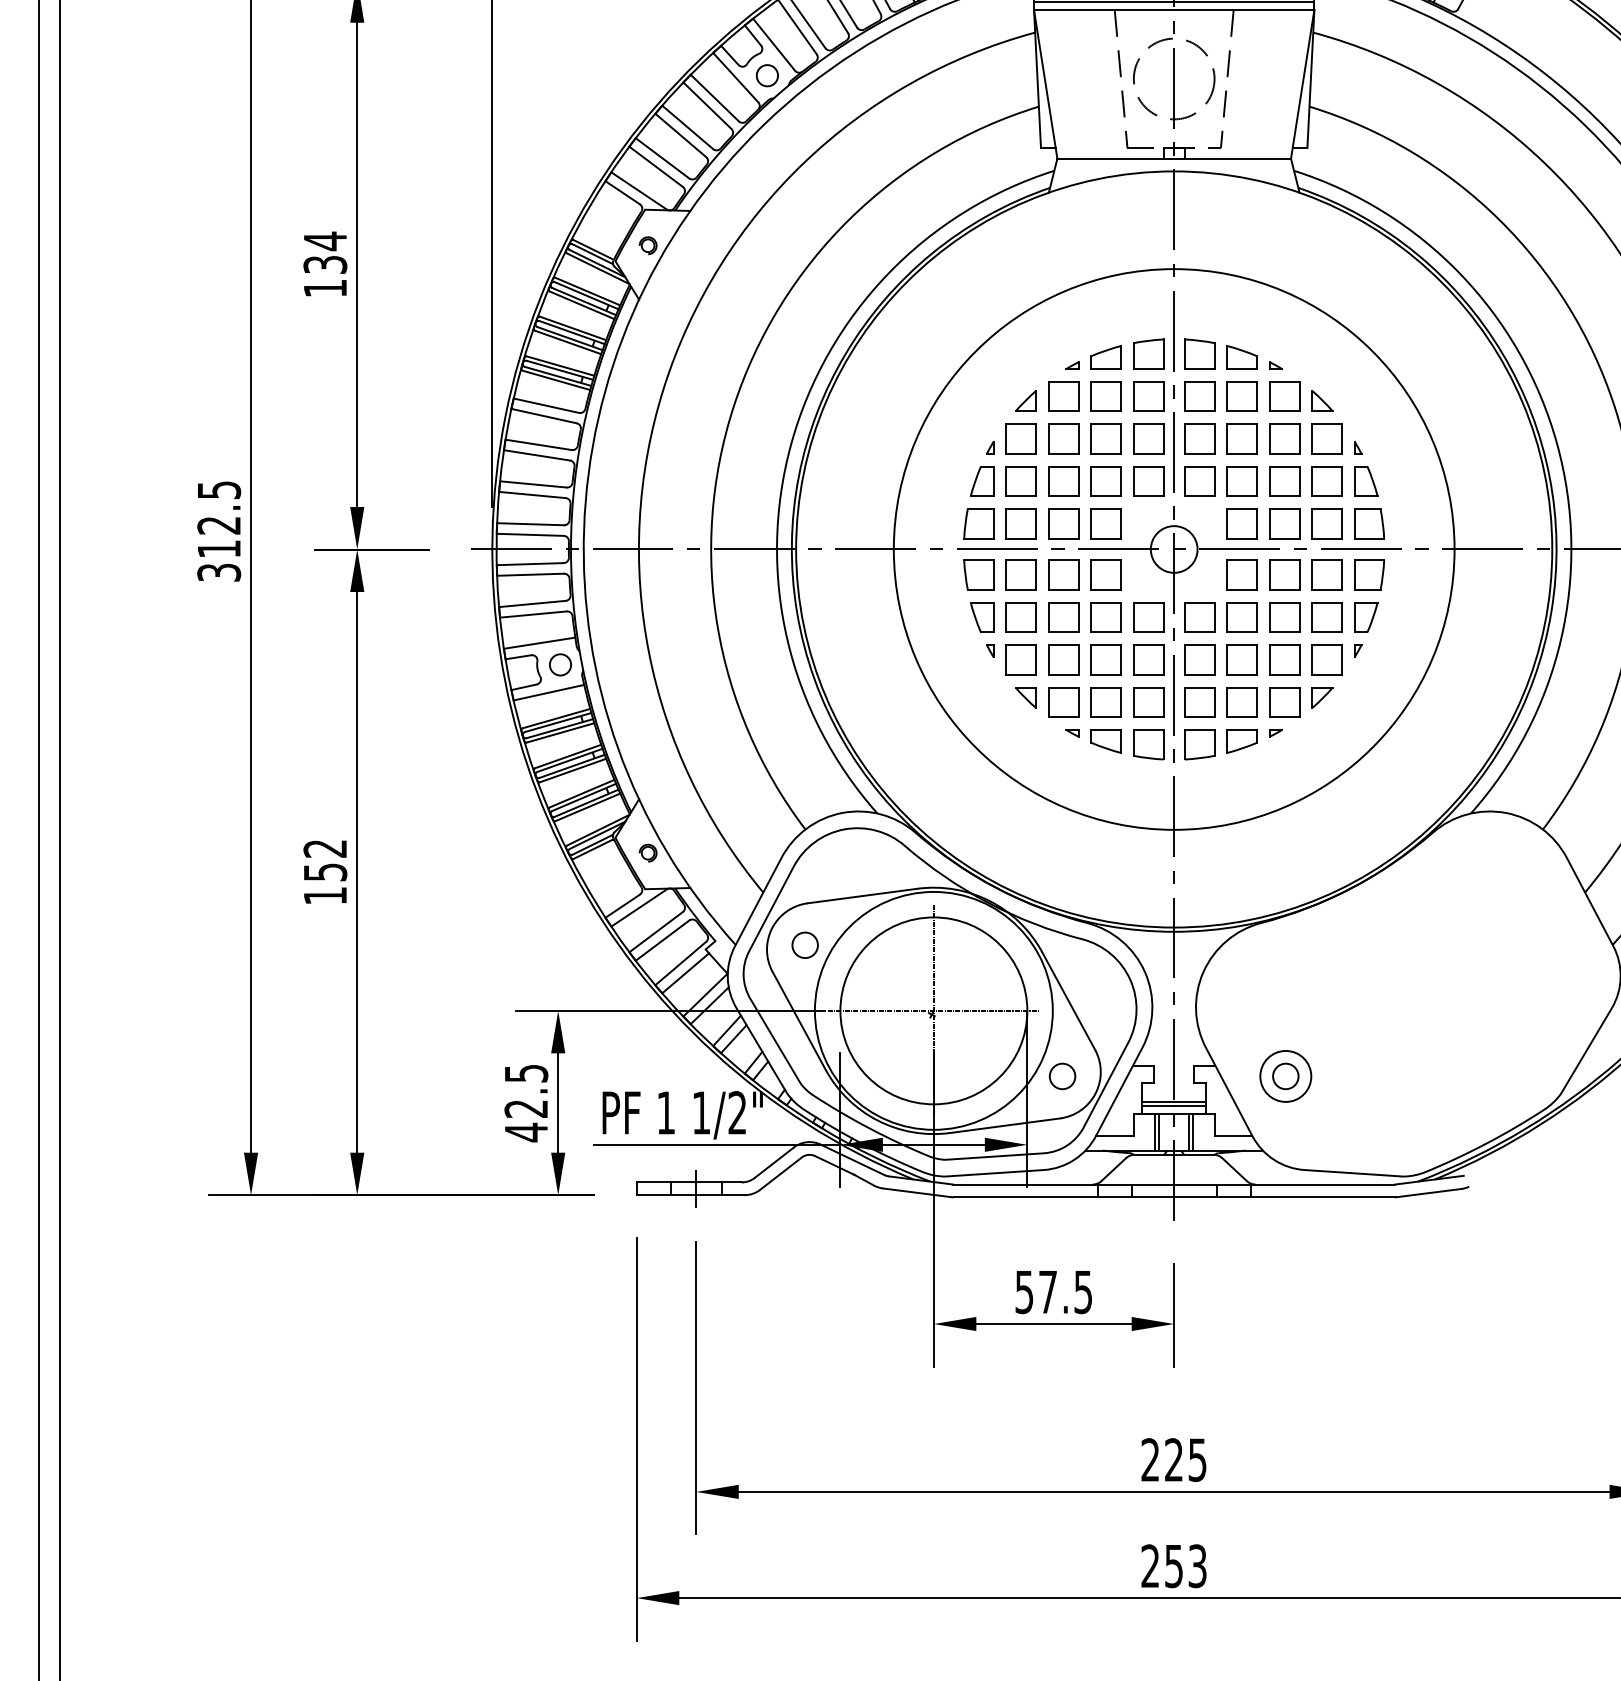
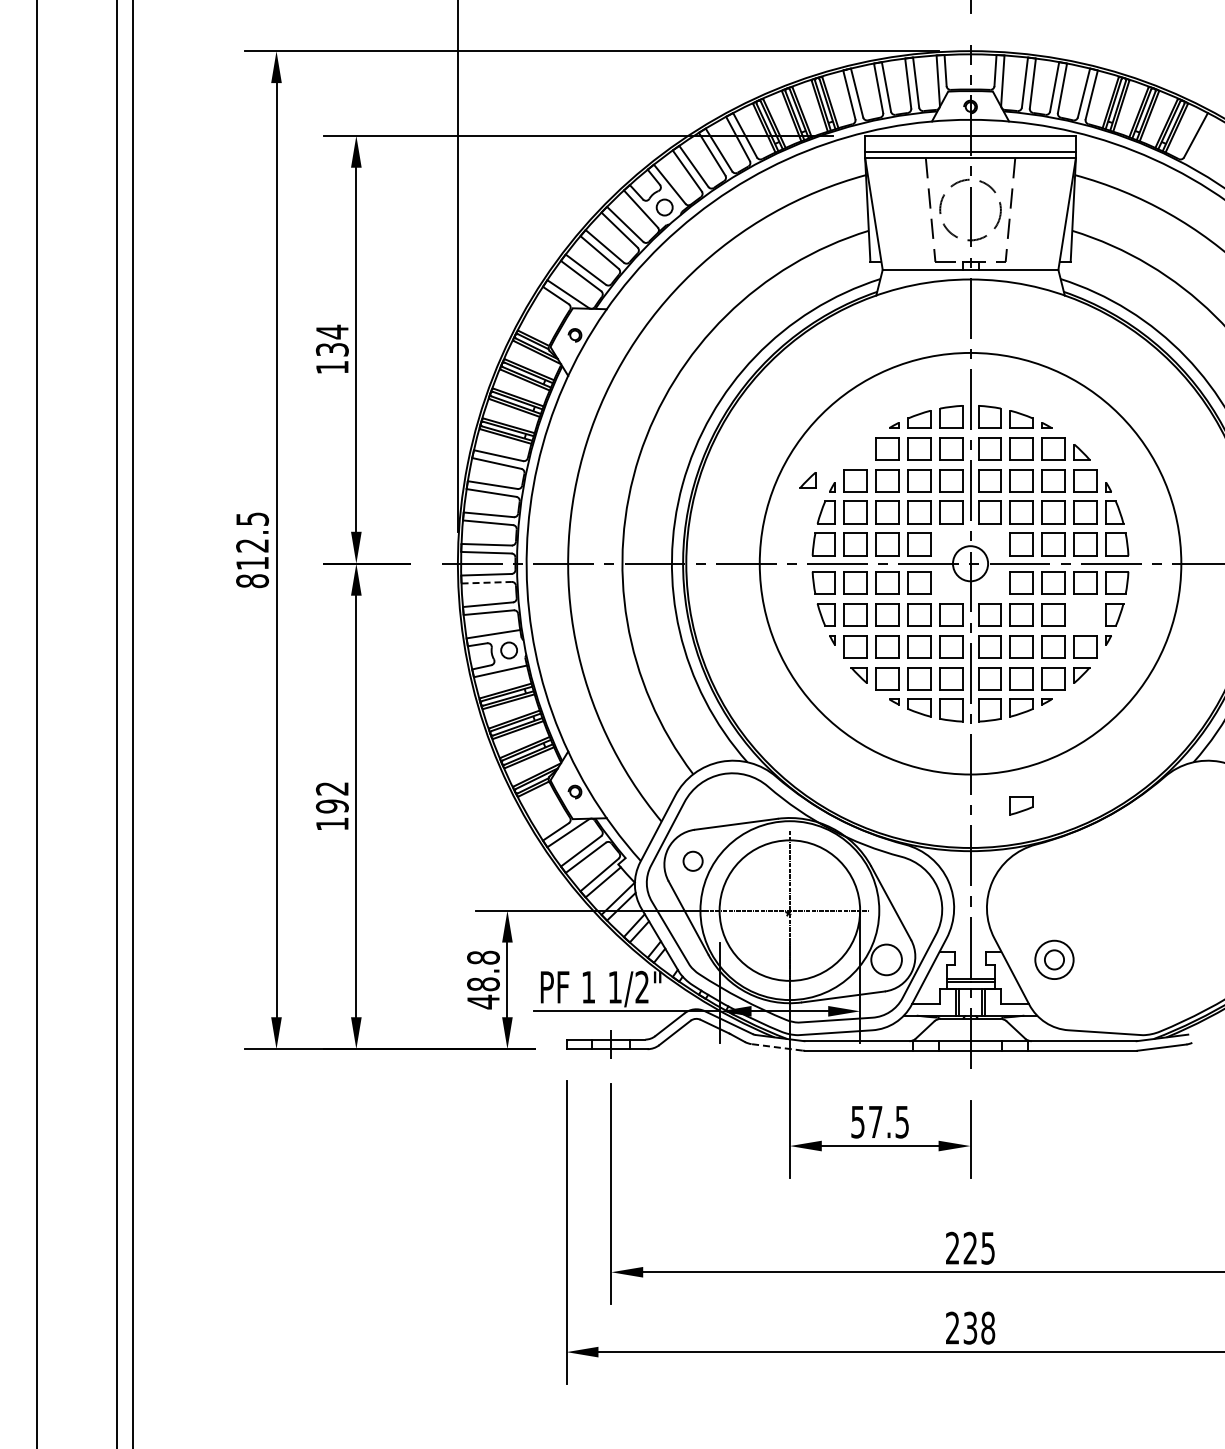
part: (1025, 401) -> (807, 480), moved
text: (219, 573) -> (252, 581), 312.5 -> 812.5
line: (531, 574) -> (487, 582), solid -> dashed
part: (1327, 617) -> (1085, 614), removed
part: (1241, 871) -> (1021, 805), added
text: (324, 872) -> (331, 806), 152 -> 192
circle: (1062, 1075) -> (886, 959), size x1.6
text: (526, 1090) -> (483, 970), 42.5 -> 48.8
line: (917, 1192) -> (777, 1047), solid -> dashed
text: (1186, 1565) -> (979, 1327), 253 -> 238

